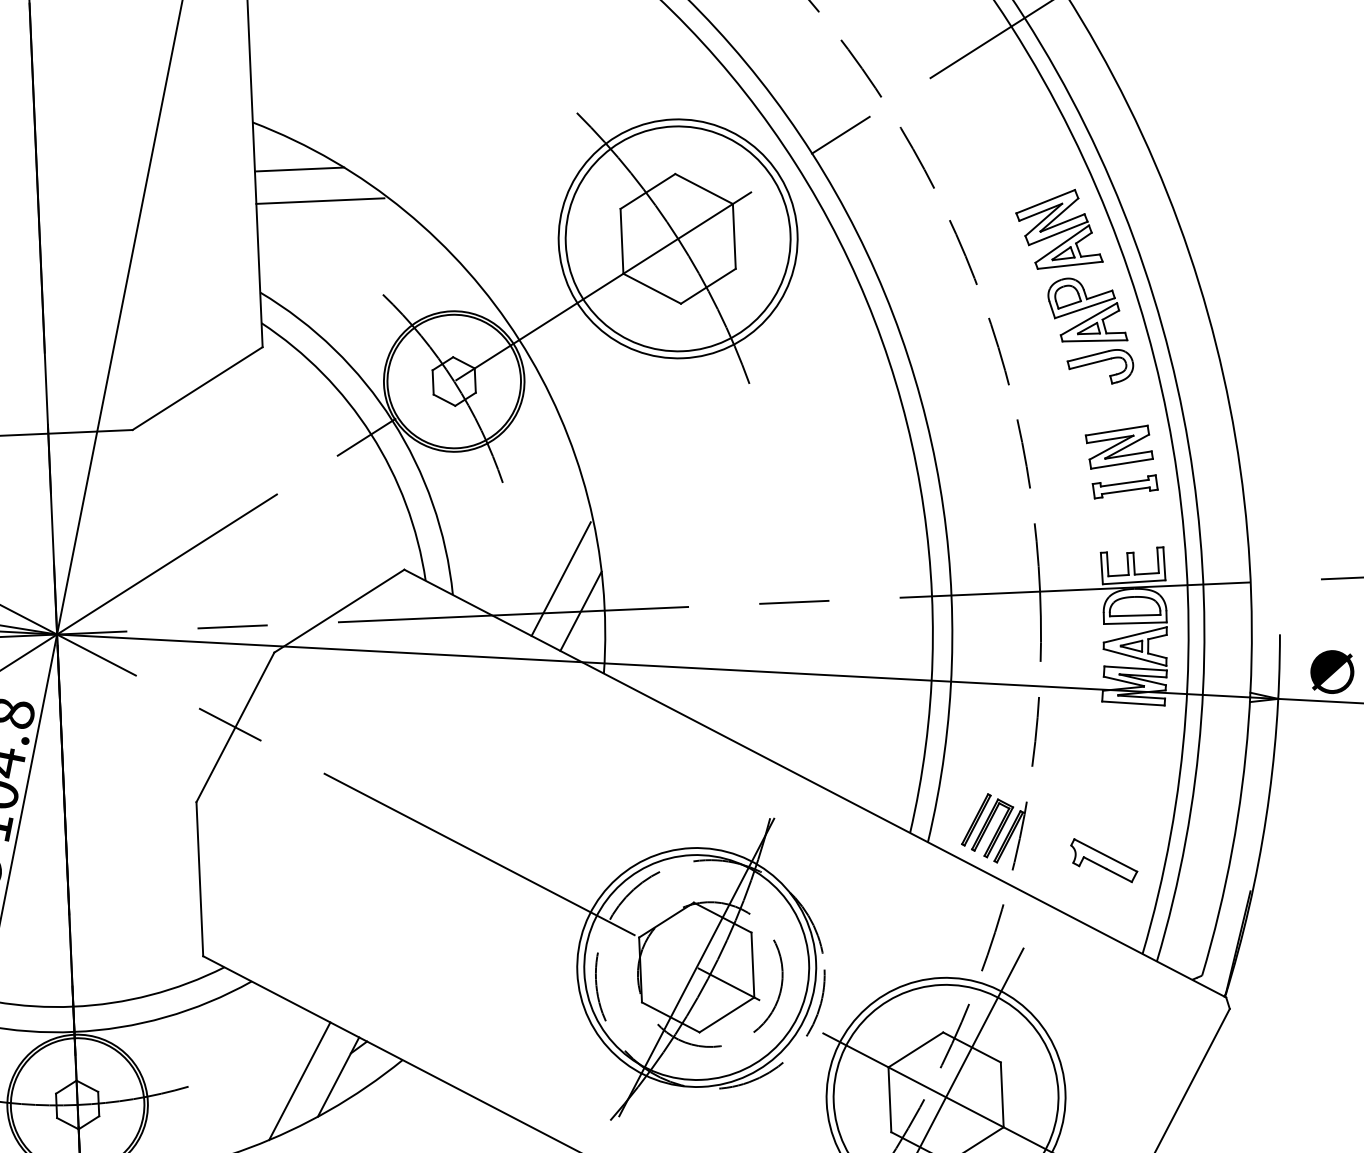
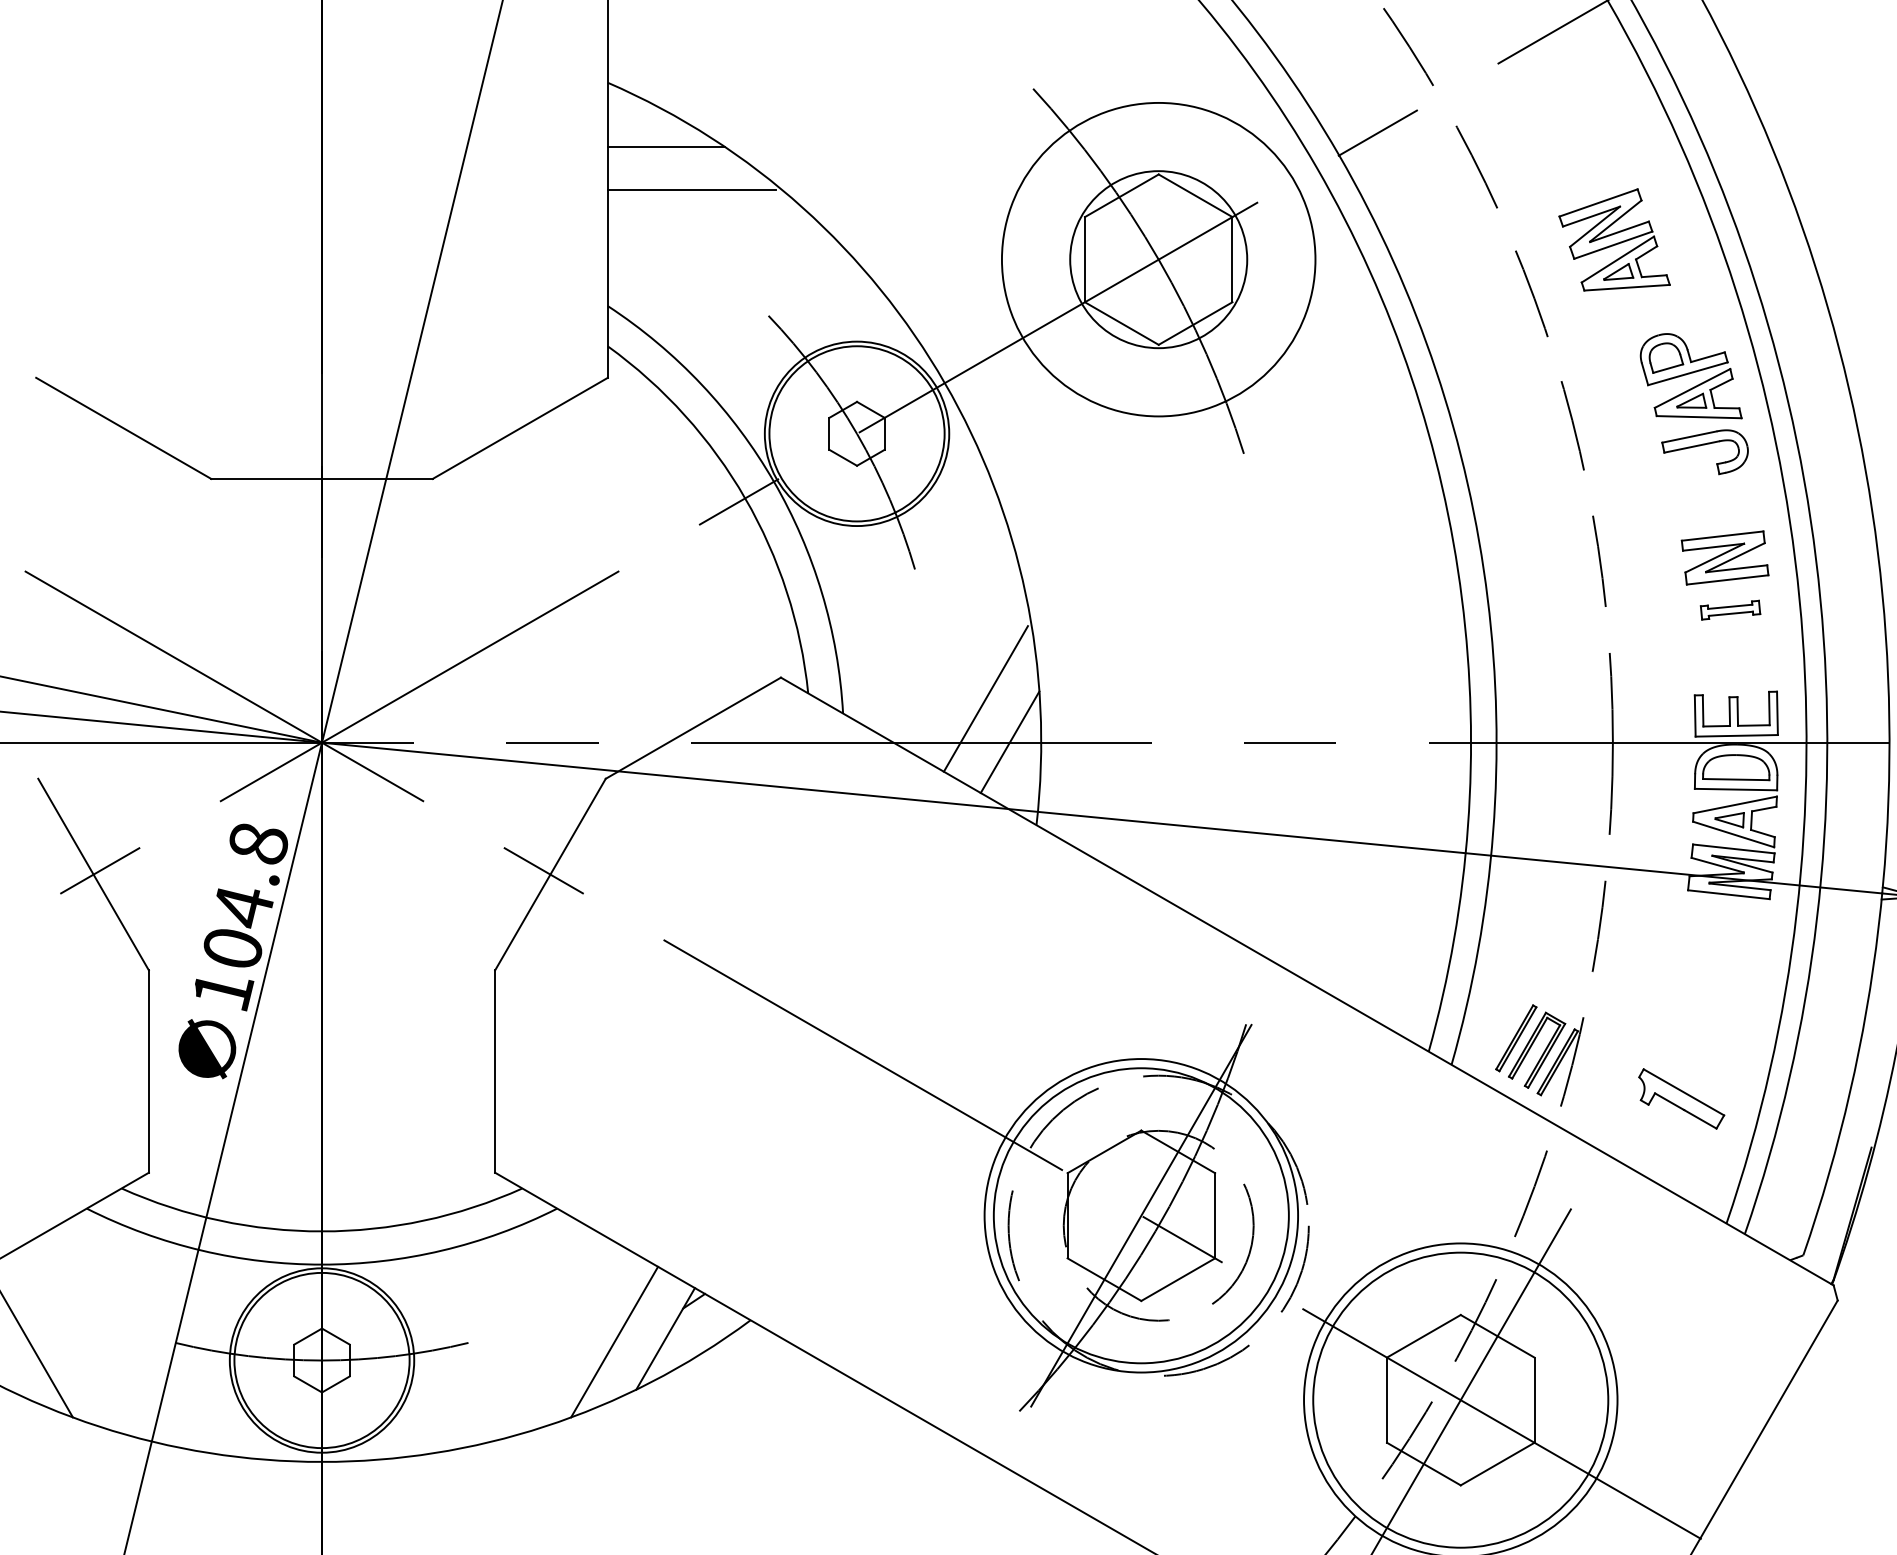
part: (1059, 228) -> (1614, 239), moved
circle: (677, 238) -> (1158, 259), size x0.6
part: (1125, 486) -> (1730, 609), size x0.7

